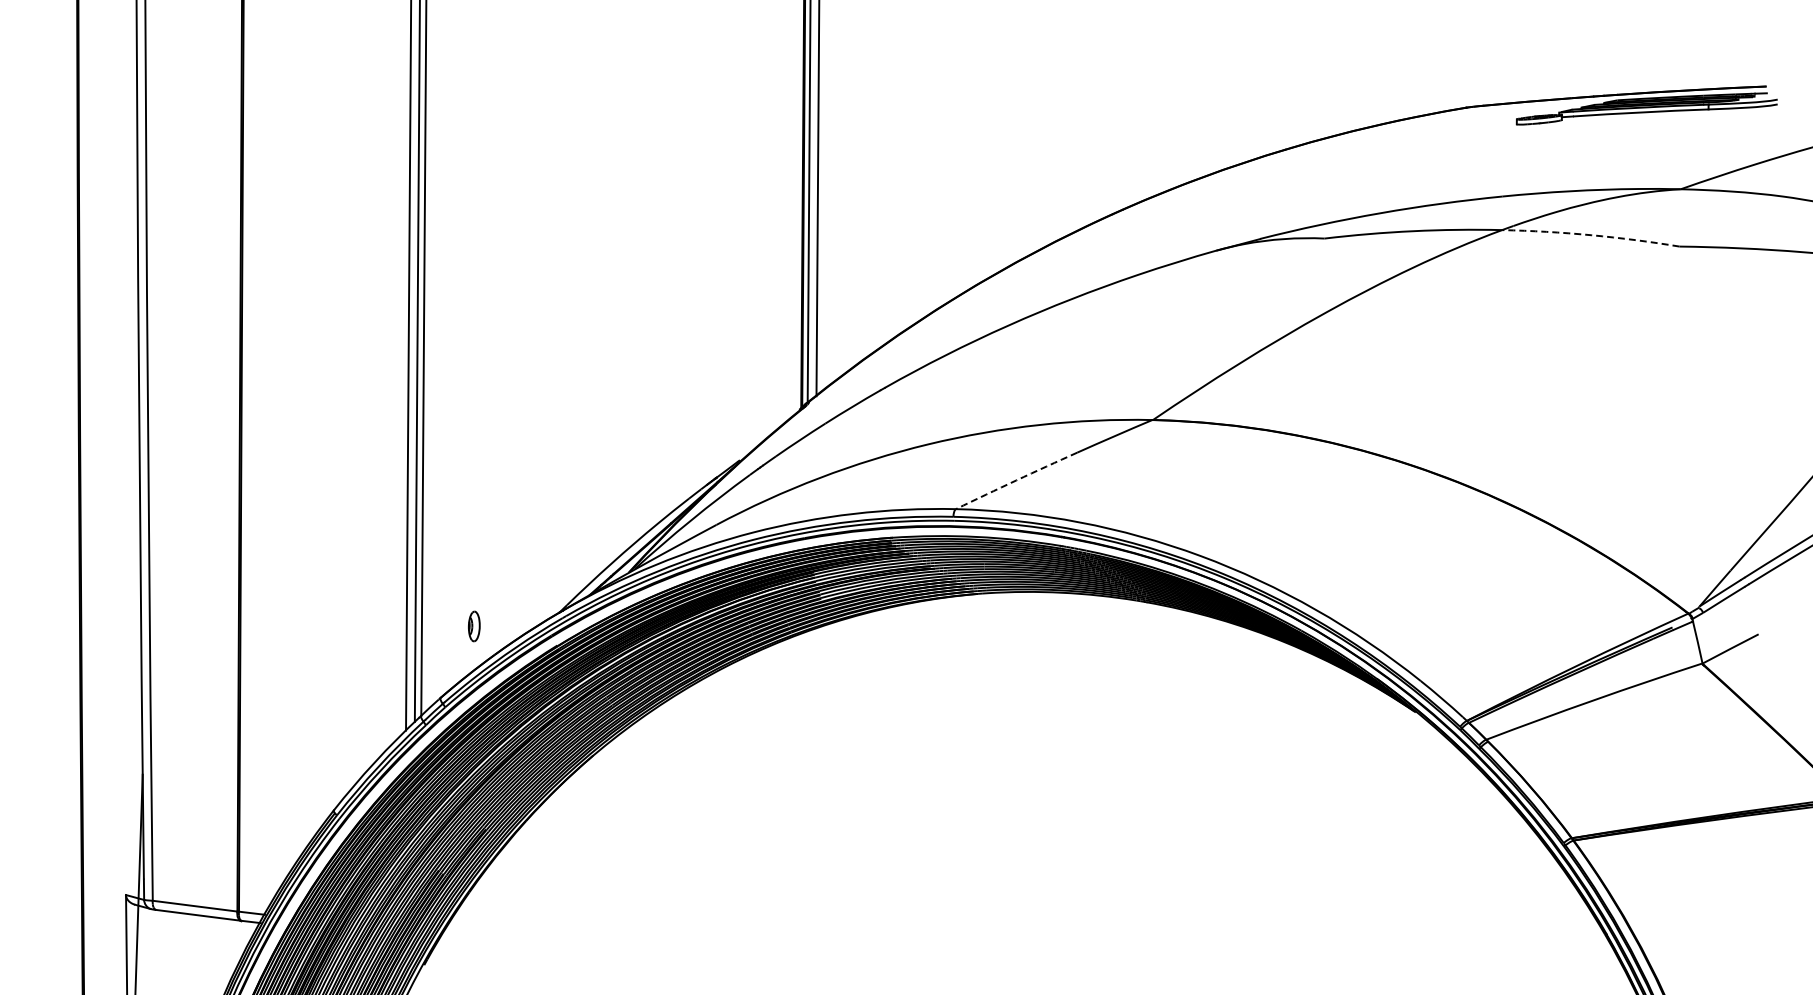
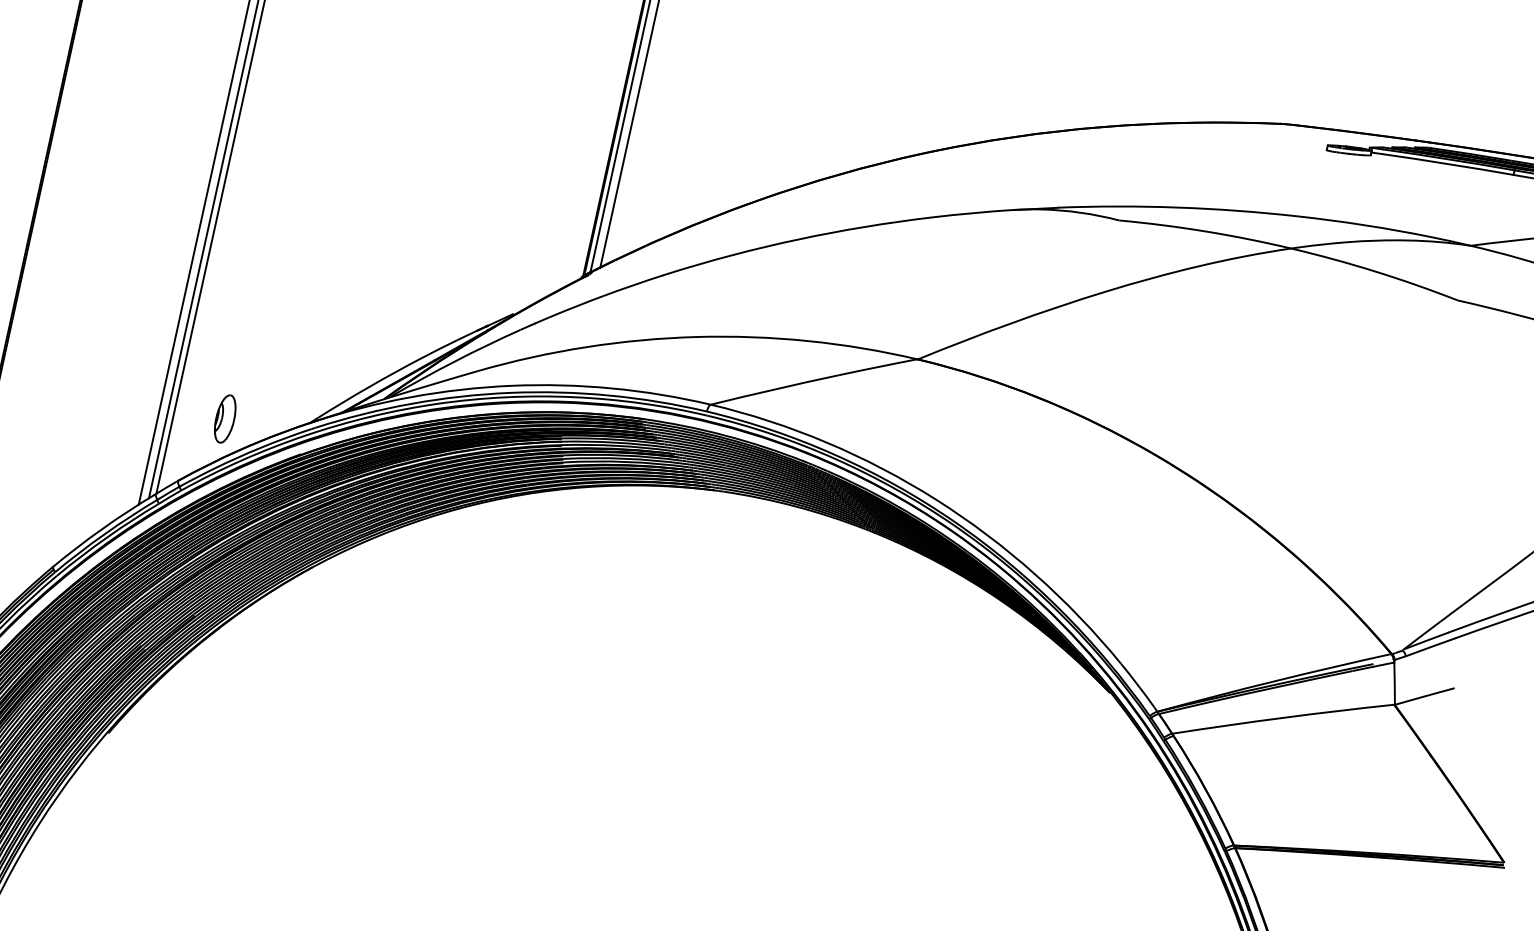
arc: (1591, 235) -> (1375, 271), dashed -> solid
arc: (1016, 480) -> (774, 389), dashed -> solid
part: (474, 626) -> (225, 419), size x1.67

